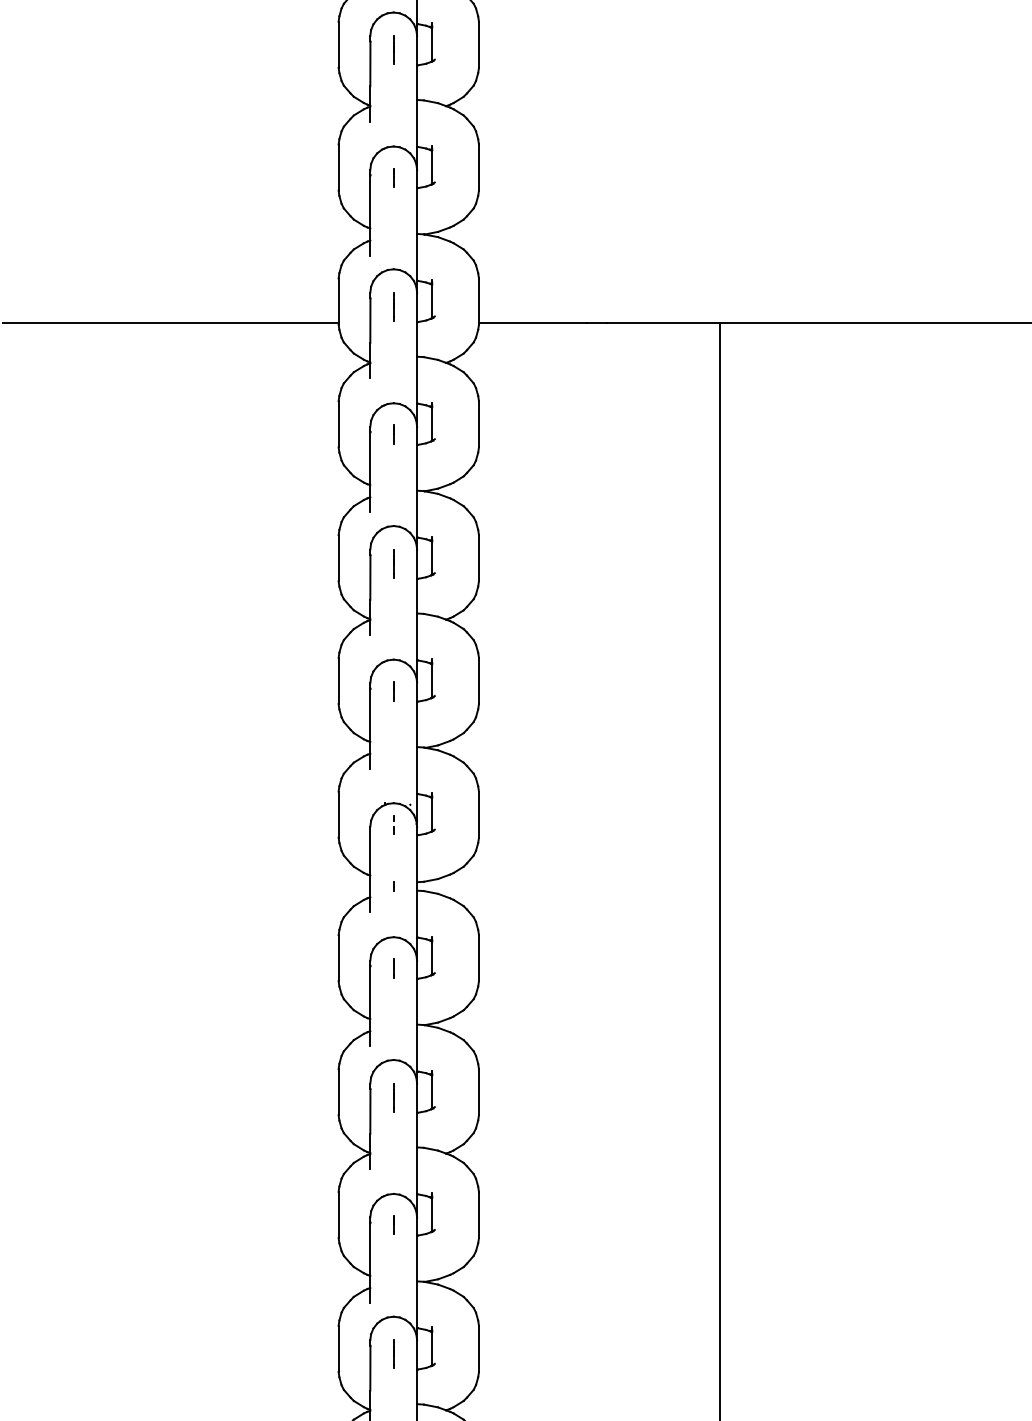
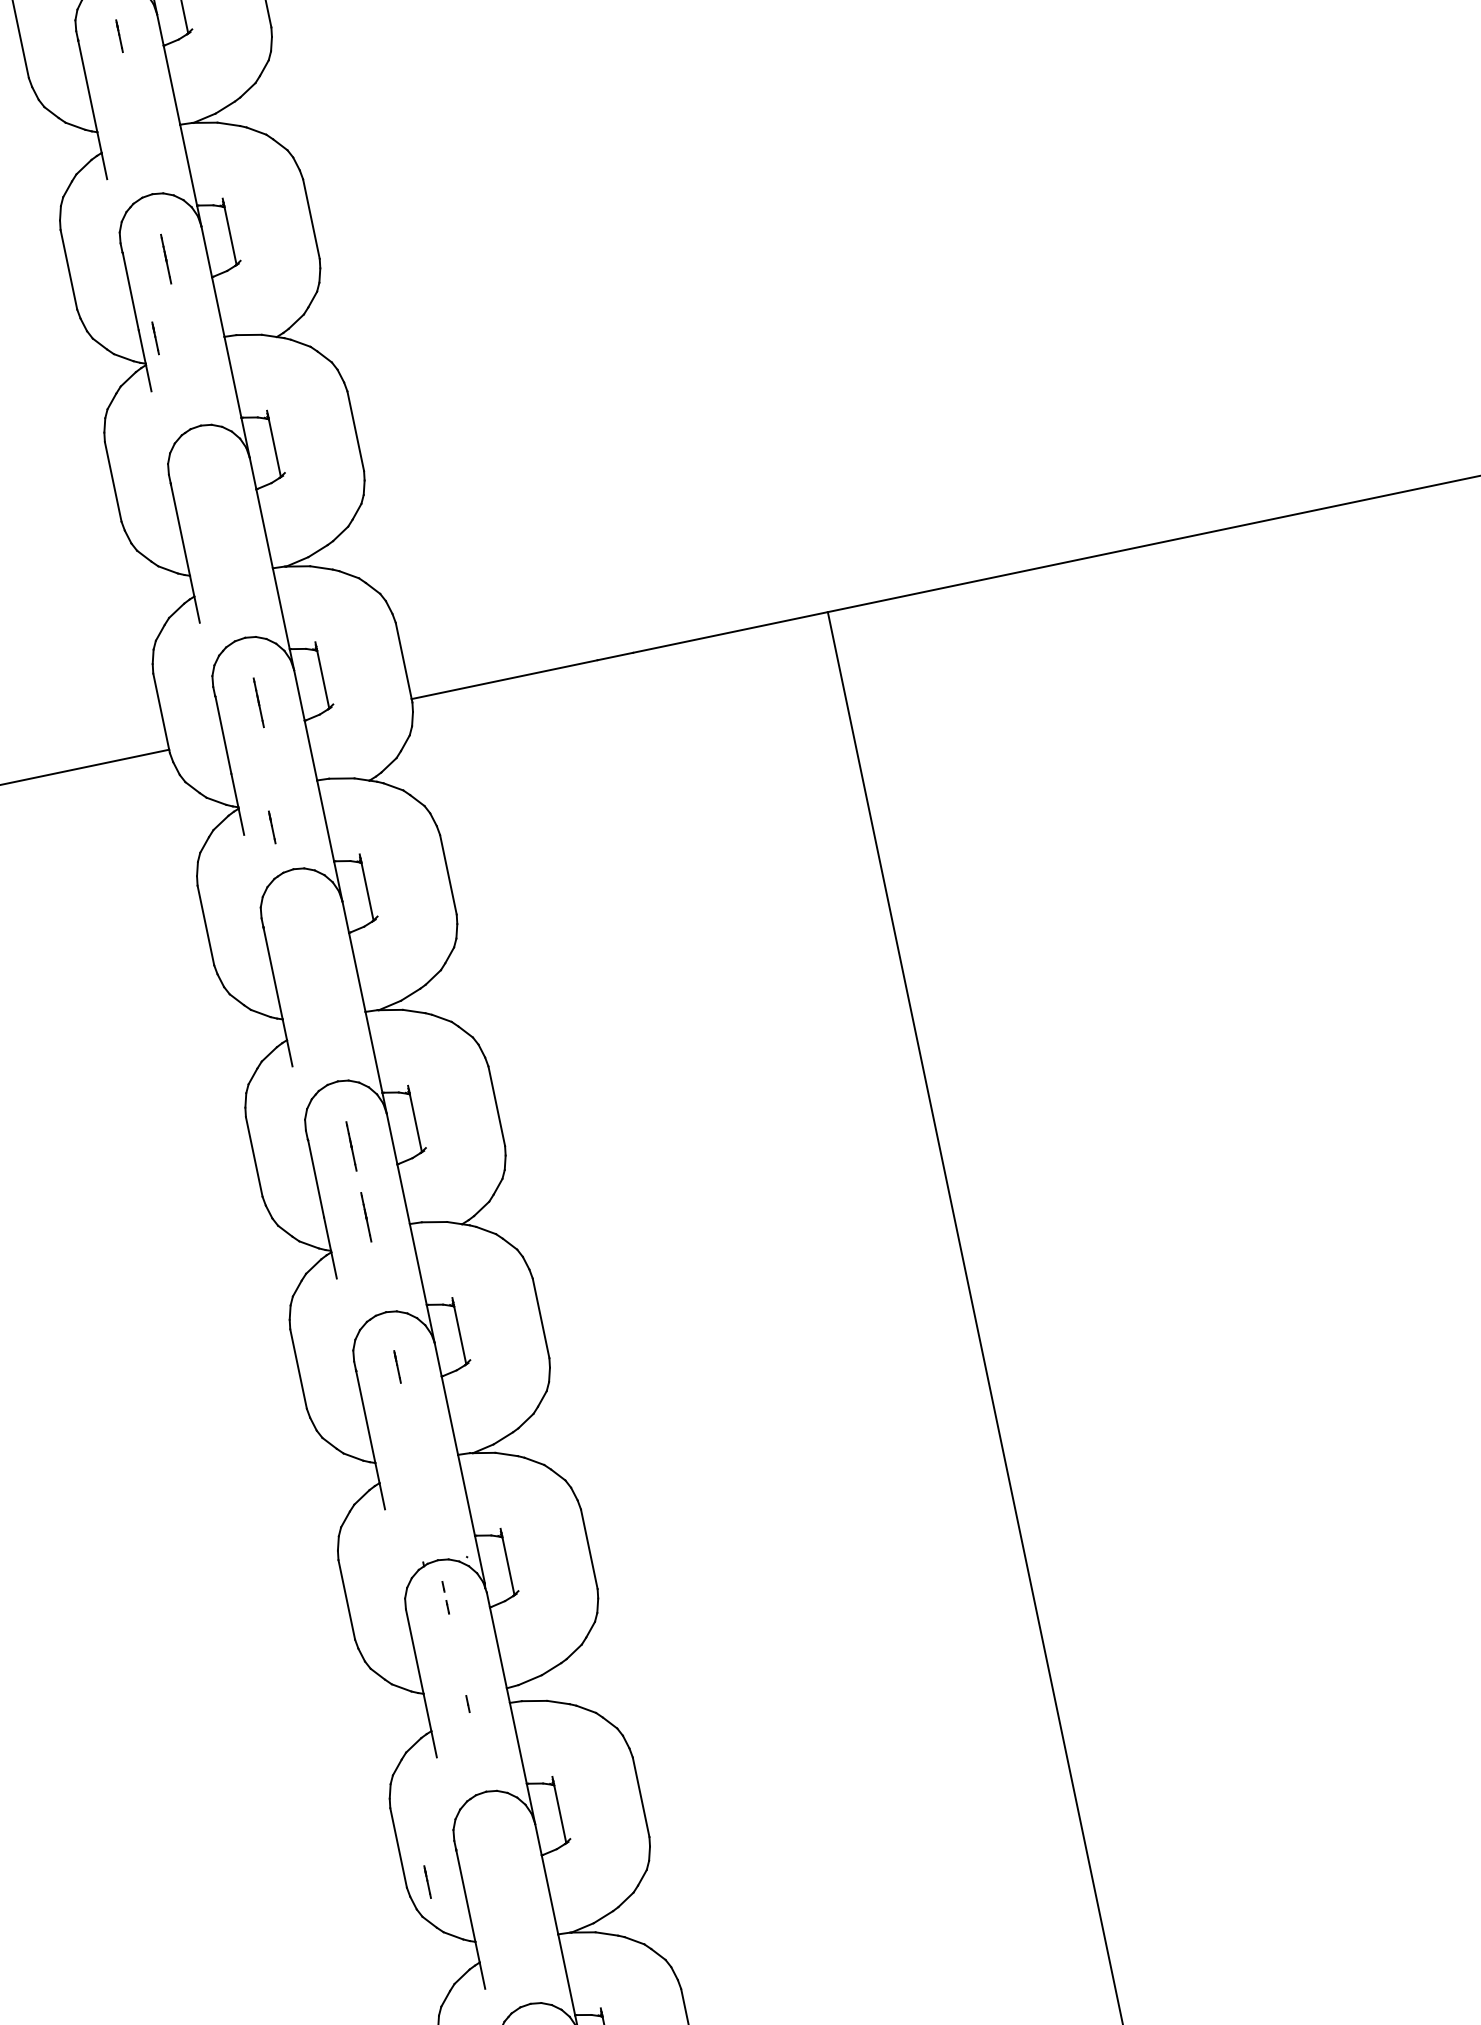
line: (393, 177) -> (155, 337), moved
line: (393, 434) -> (271, 827), moved
line: (393, 604) -> (365, 1217), added
line: (393, 968) -> (427, 1882), moved

